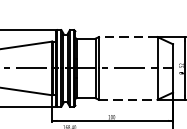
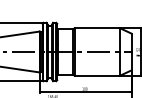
line: (126, 37) -> (96, 28), dashed -> solid
line: (128, 99) -> (97, 75), dashed -> solid

